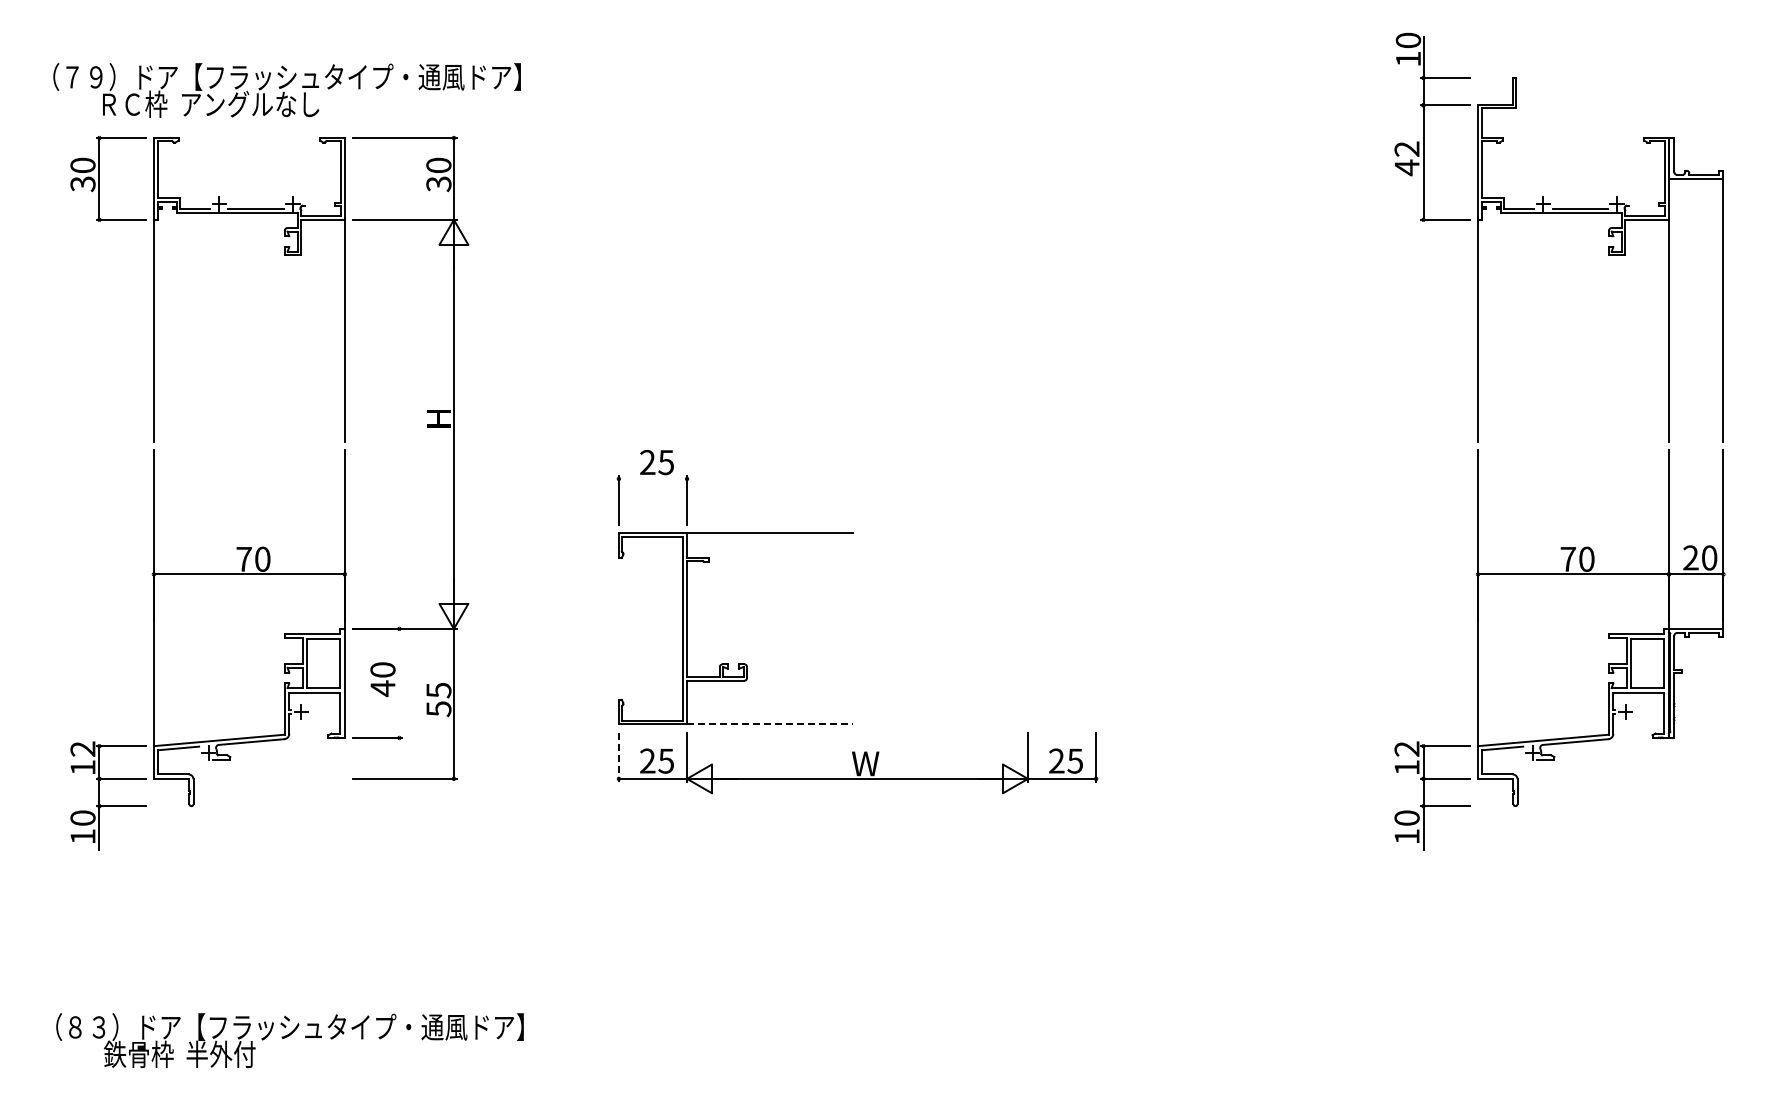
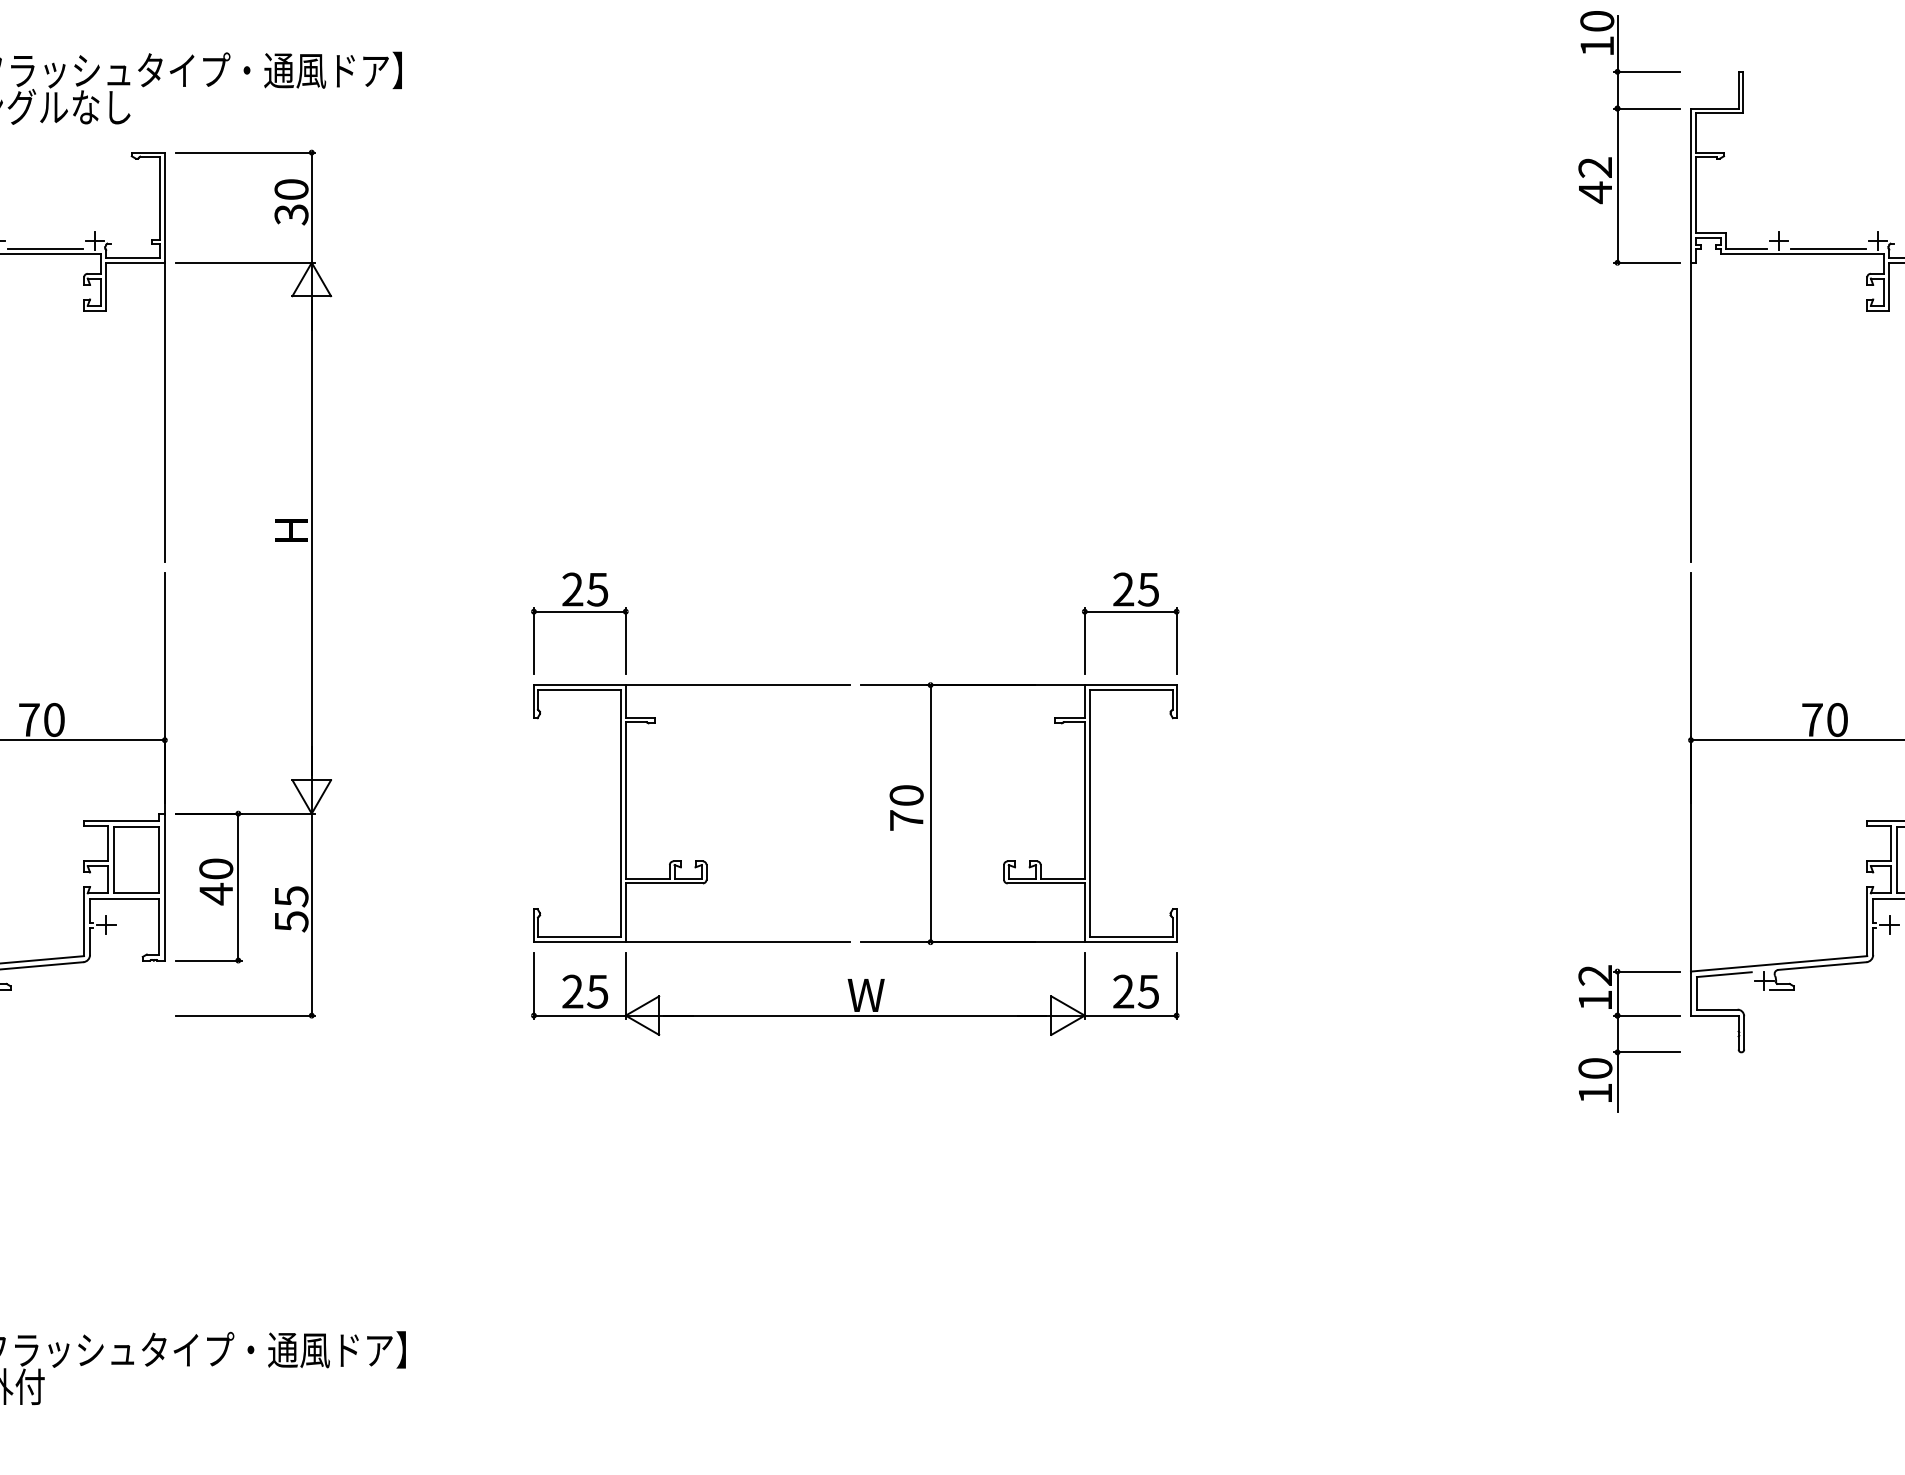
line: (652, 478) -> (579, 611), added
part: (979, 587) -> (1019, 757), added
line: (399, 682) -> (238, 885), added
line: (770, 724) -> (738, 942), dashed -> solid
line: (618, 757) -> (533, 986), dashed -> solid

